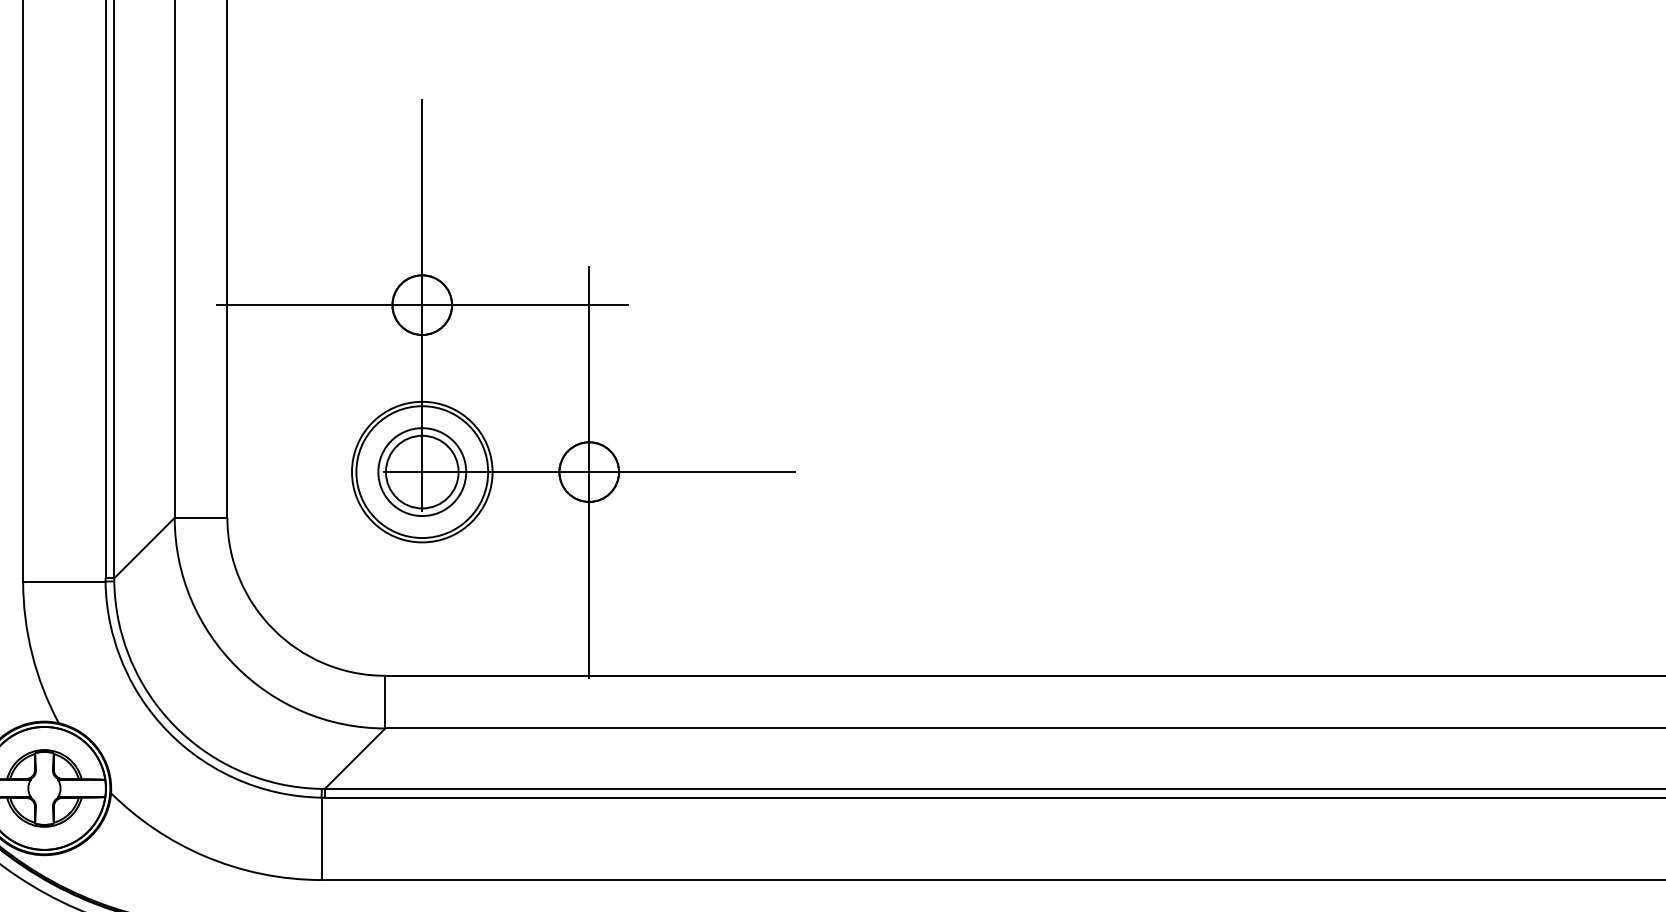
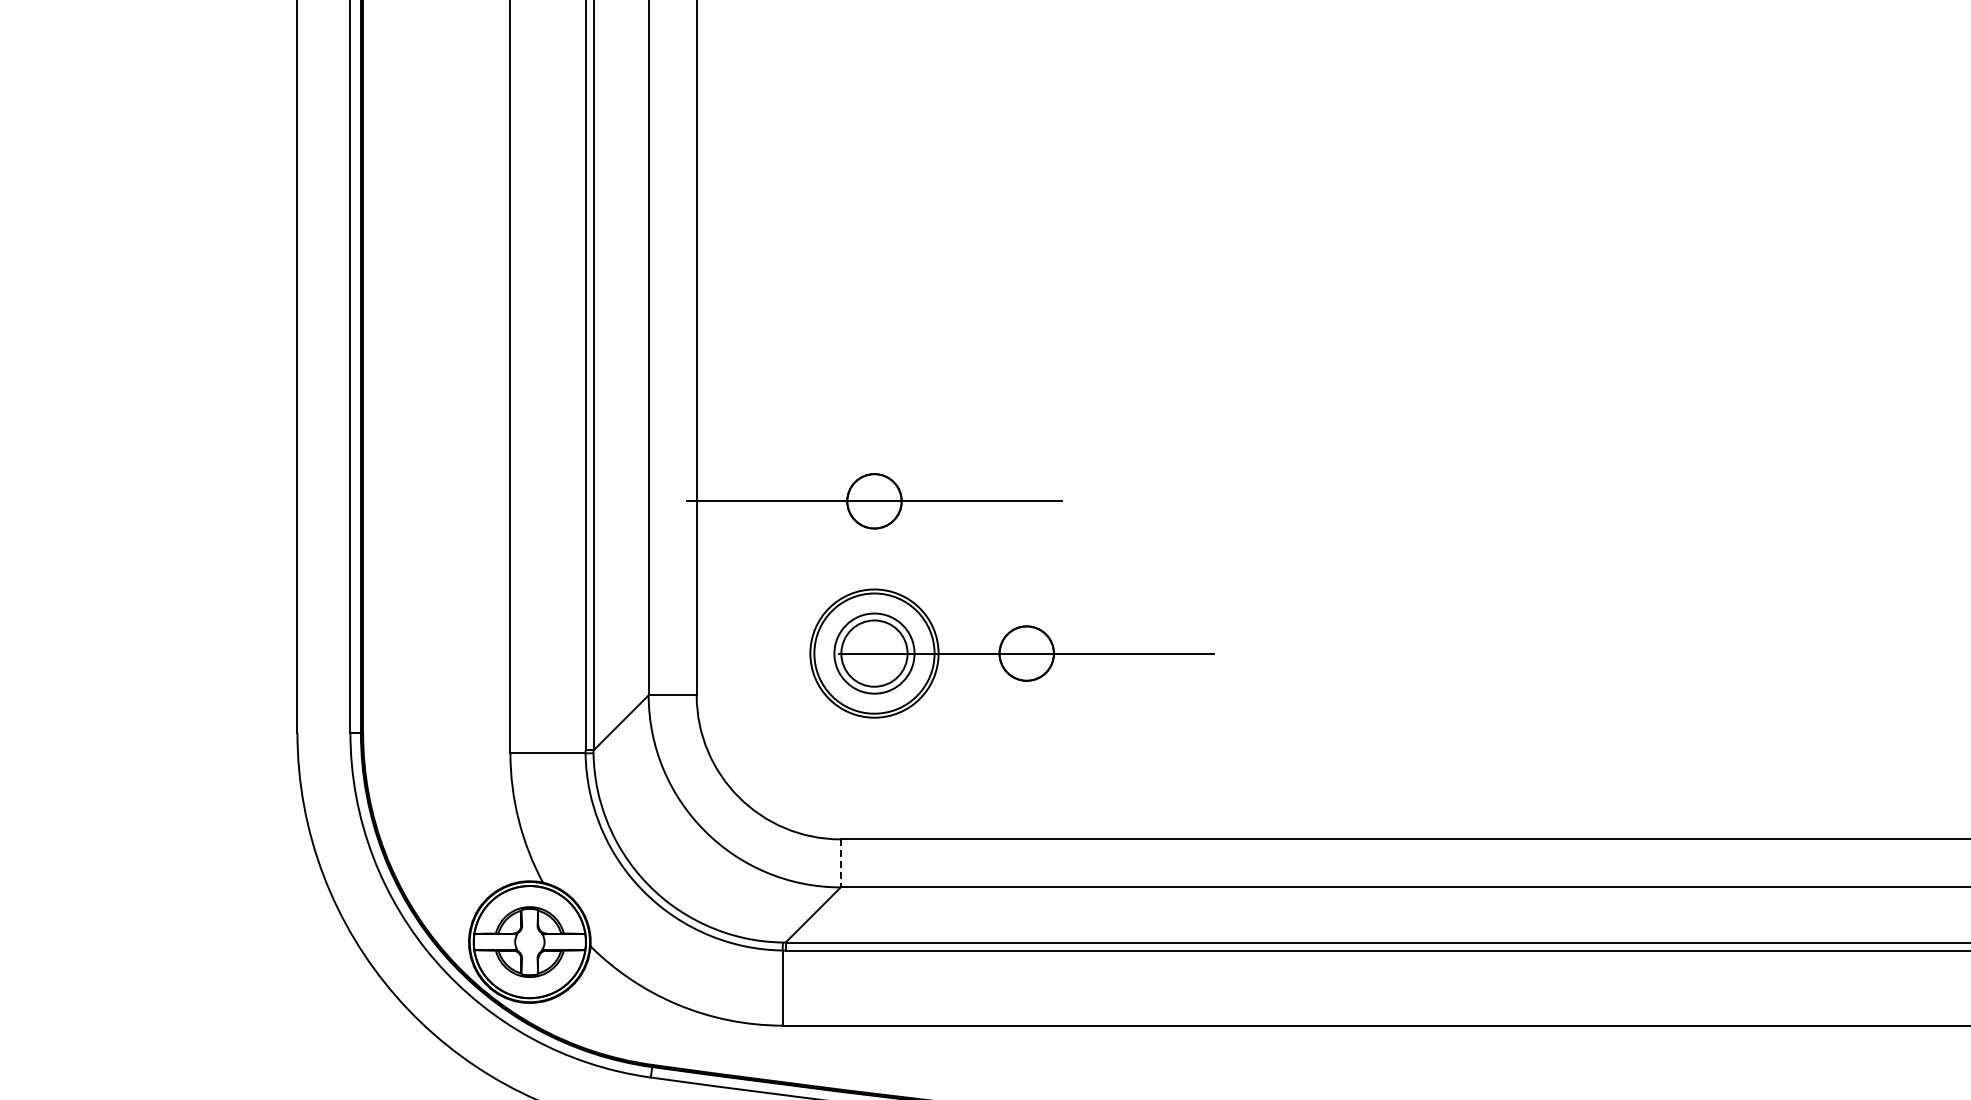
line: (422, 304) -> (874, 500), removed
line: (588, 471) -> (1026, 653), removed
line: (385, 702) -> (840, 863), solid -> dashed

